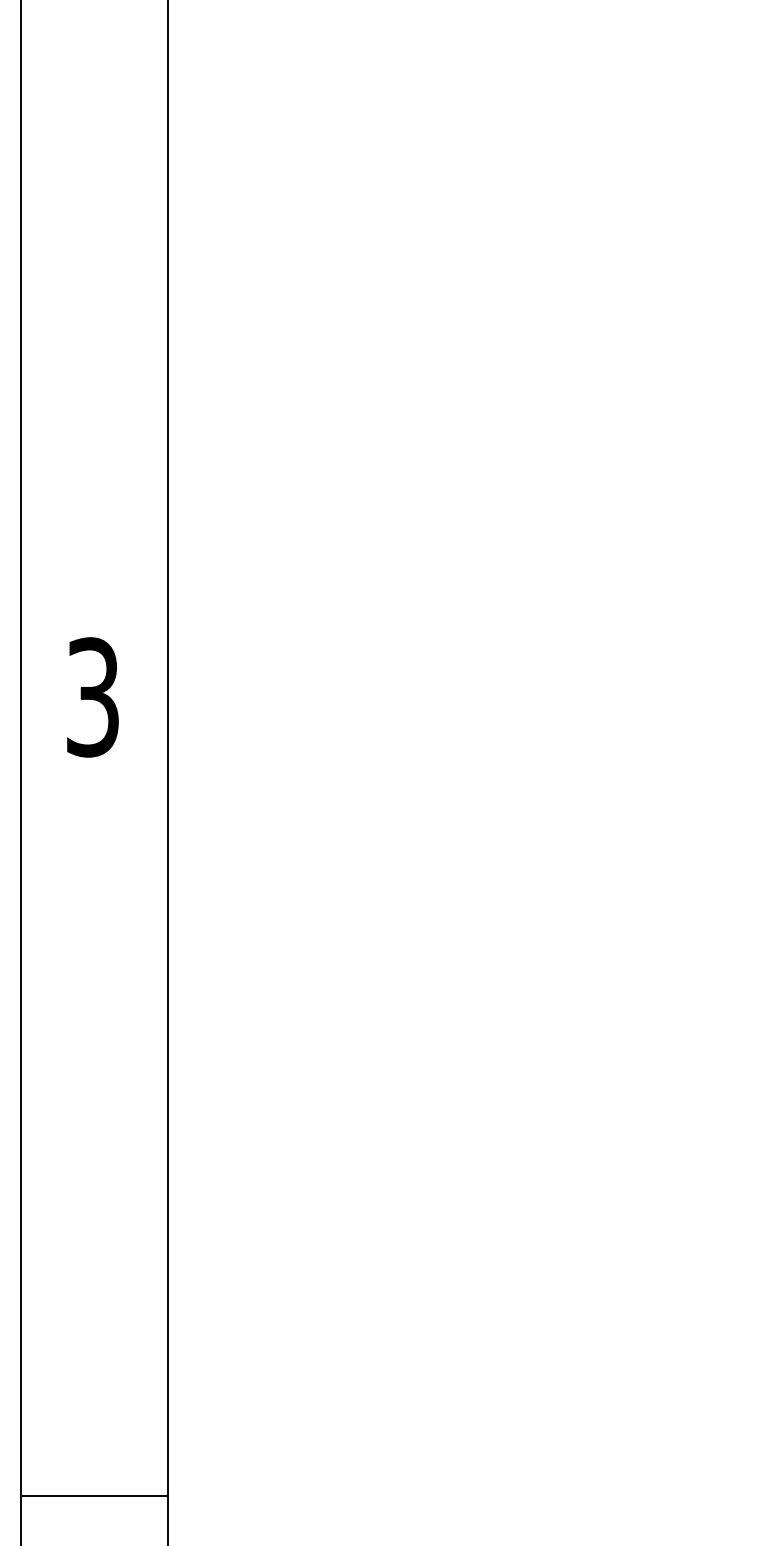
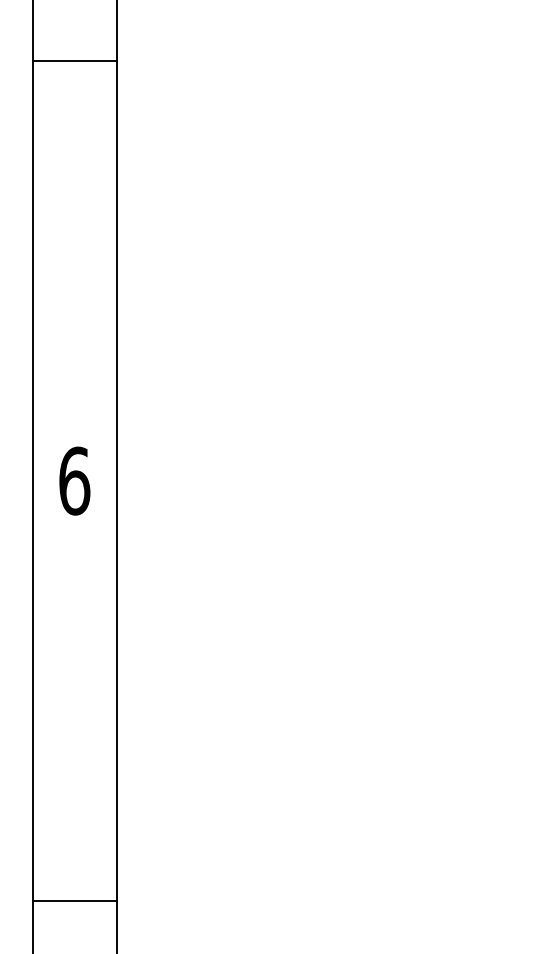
text: (92, 696) -> (74, 480), 3 -> 6
line: (94, 1495) -> (75, 900), moved

